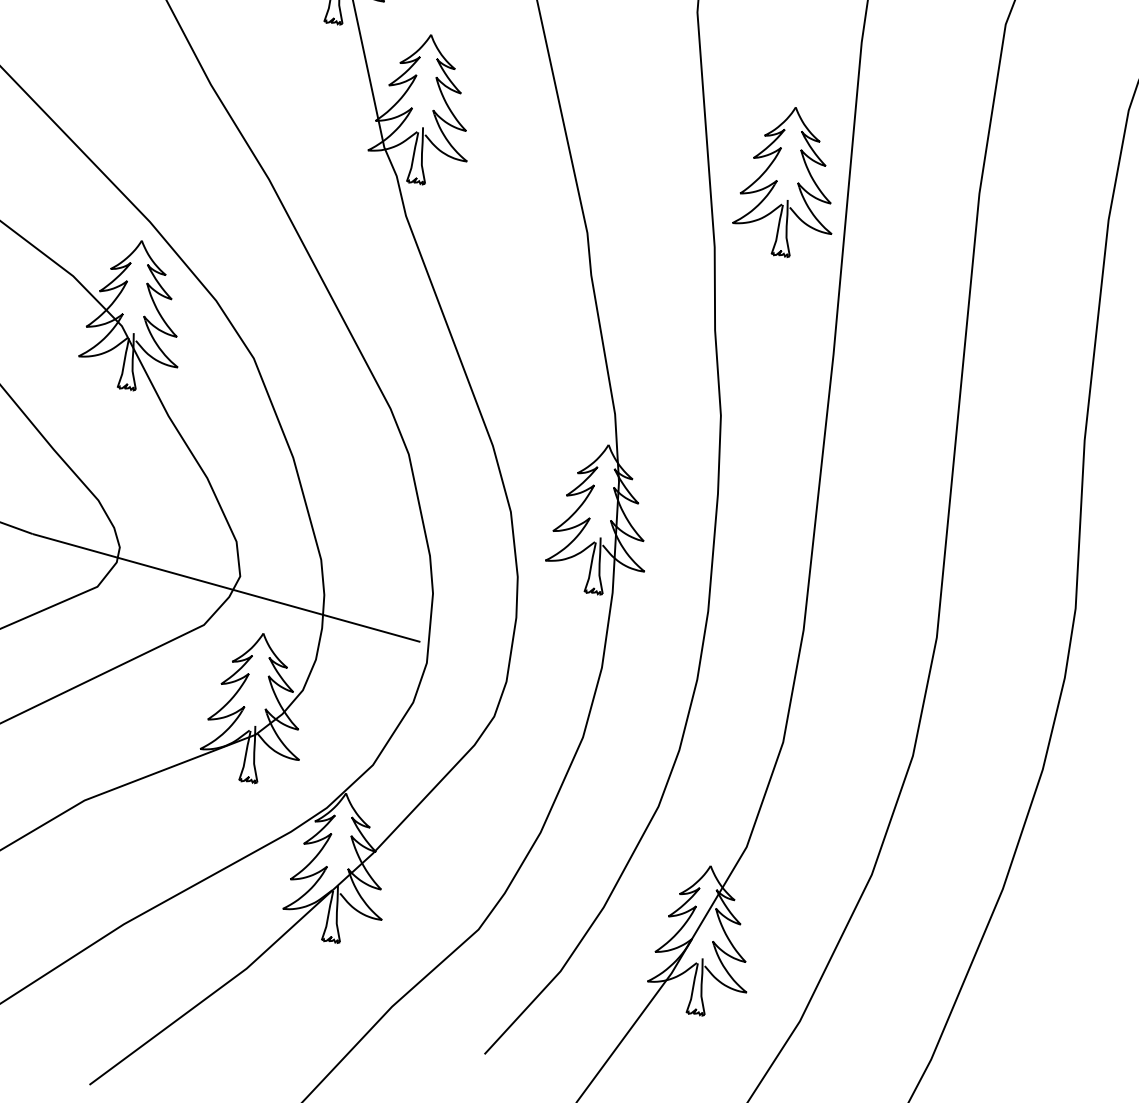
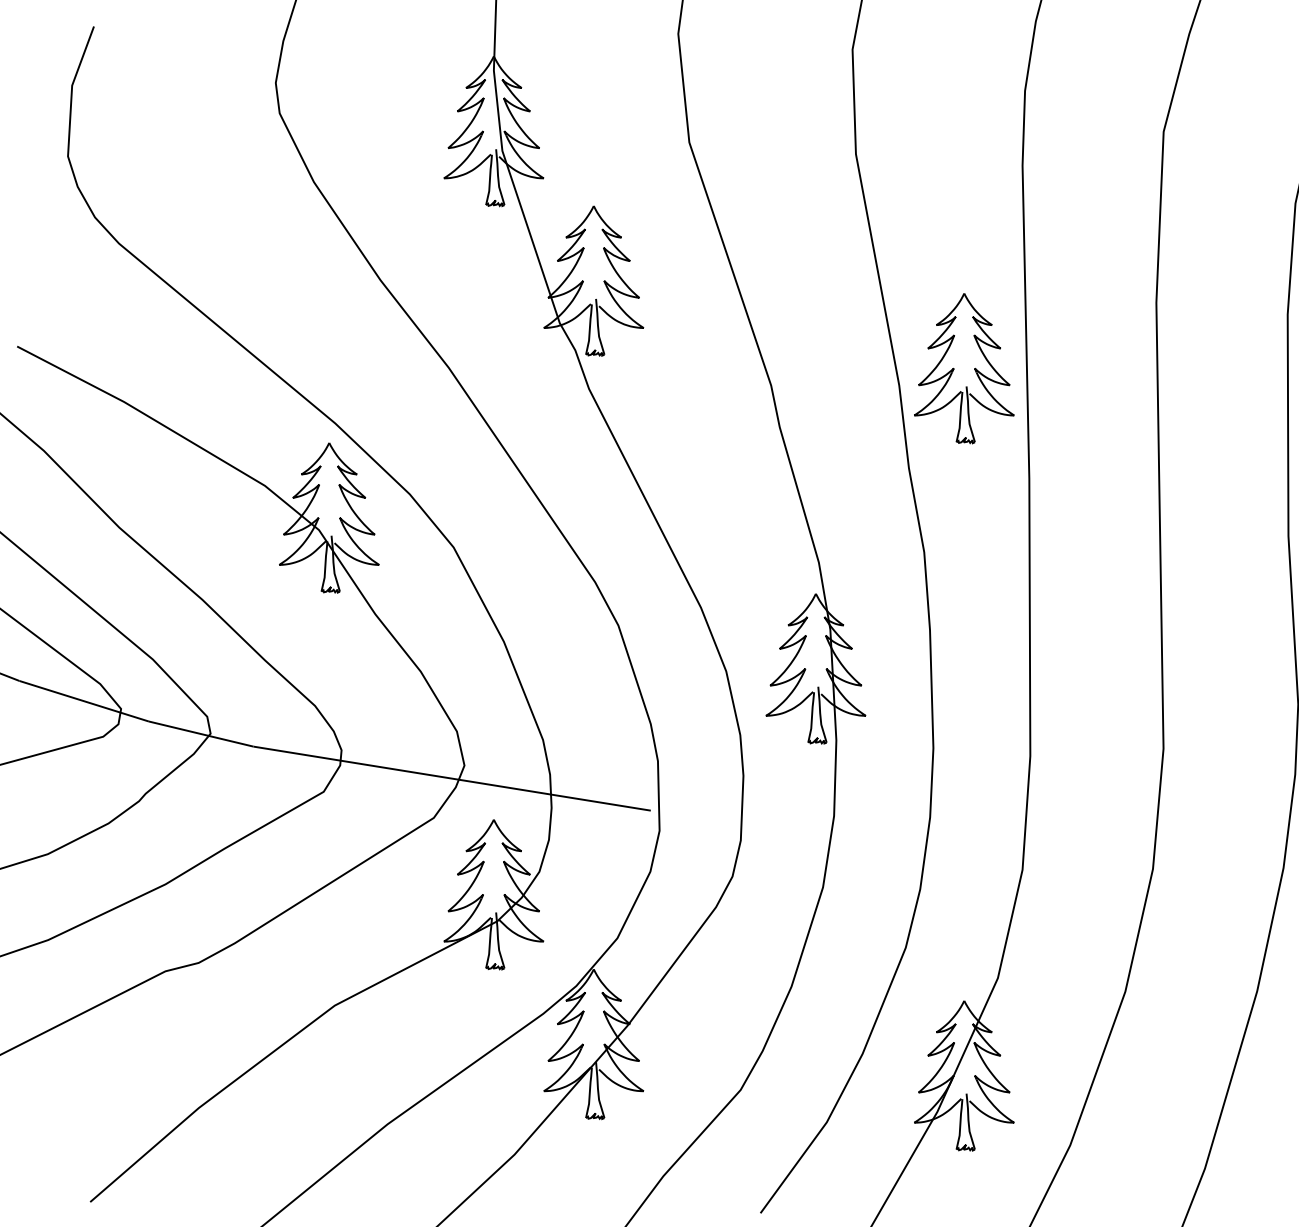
part: (787, 181) -> (964, 368), moved

